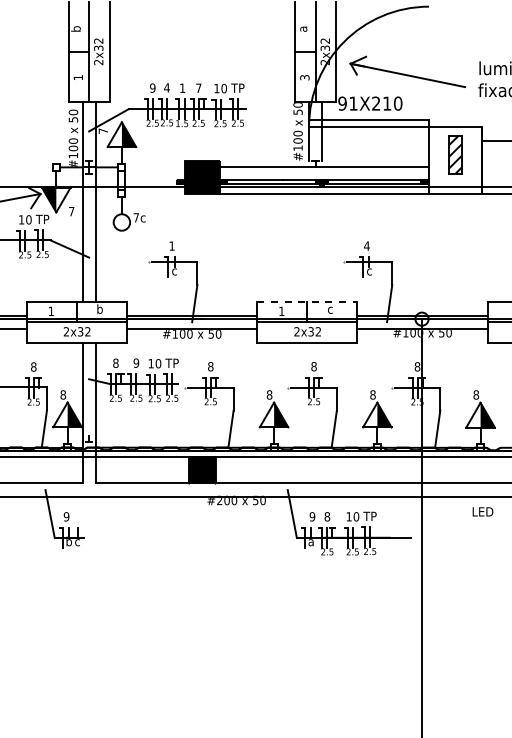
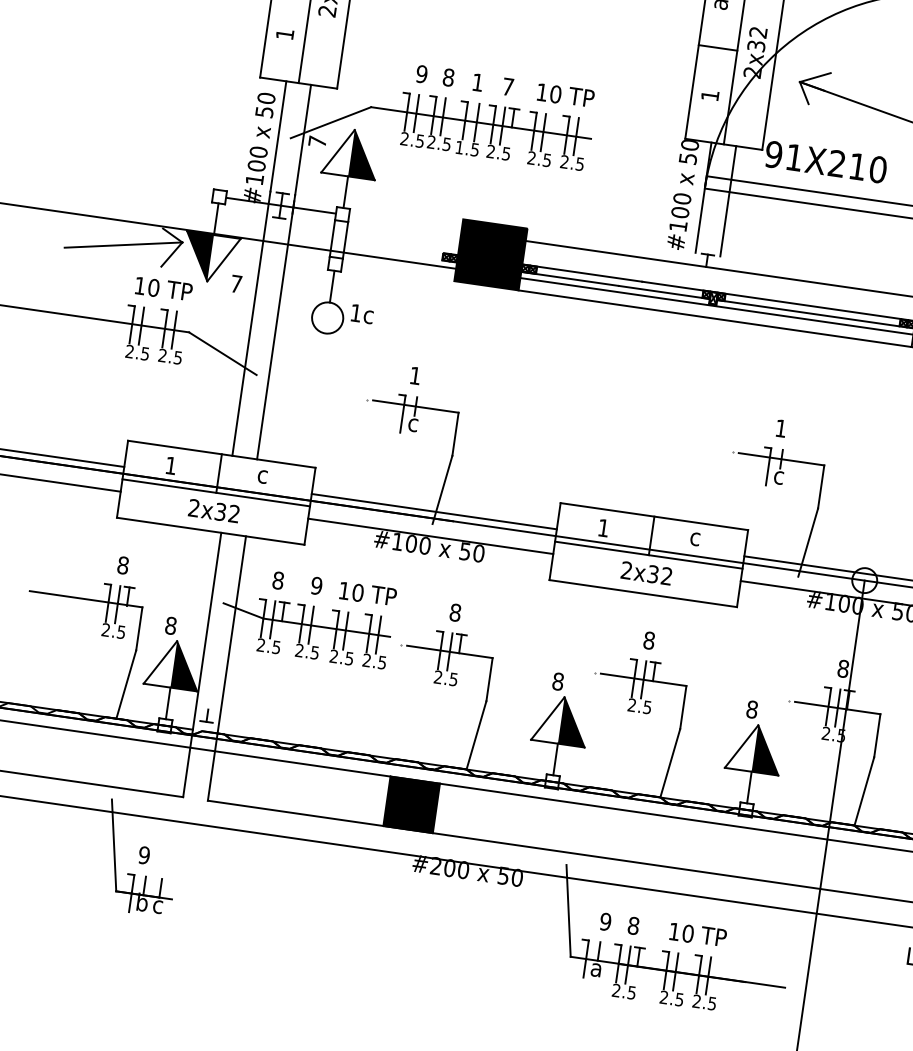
text: (304, 77) -> (709, 95), 3 -> 1
text: (166, 87) -> (447, 76), 4 -> 8
text: (135, 217) -> (354, 312), 7c -> 1c
text: (366, 245) -> (780, 427), 4 -> 1
line: (307, 301) -> (654, 516), dashed -> solid
text: (99, 308) -> (262, 473), b -> c

